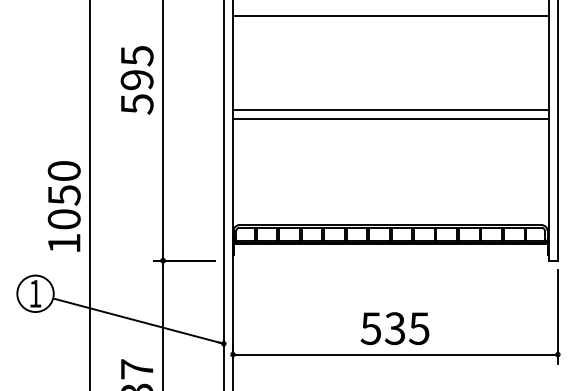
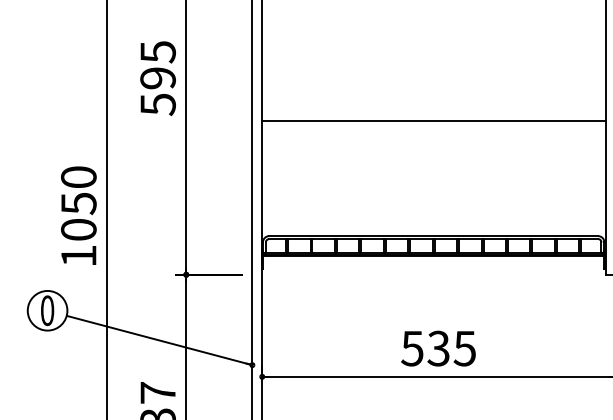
line: (390, 16) -> (433, 9), removed
line: (390, 110) -> (433, 111), removed
text: (35, 293) -> (47, 310), 1 -> 0

